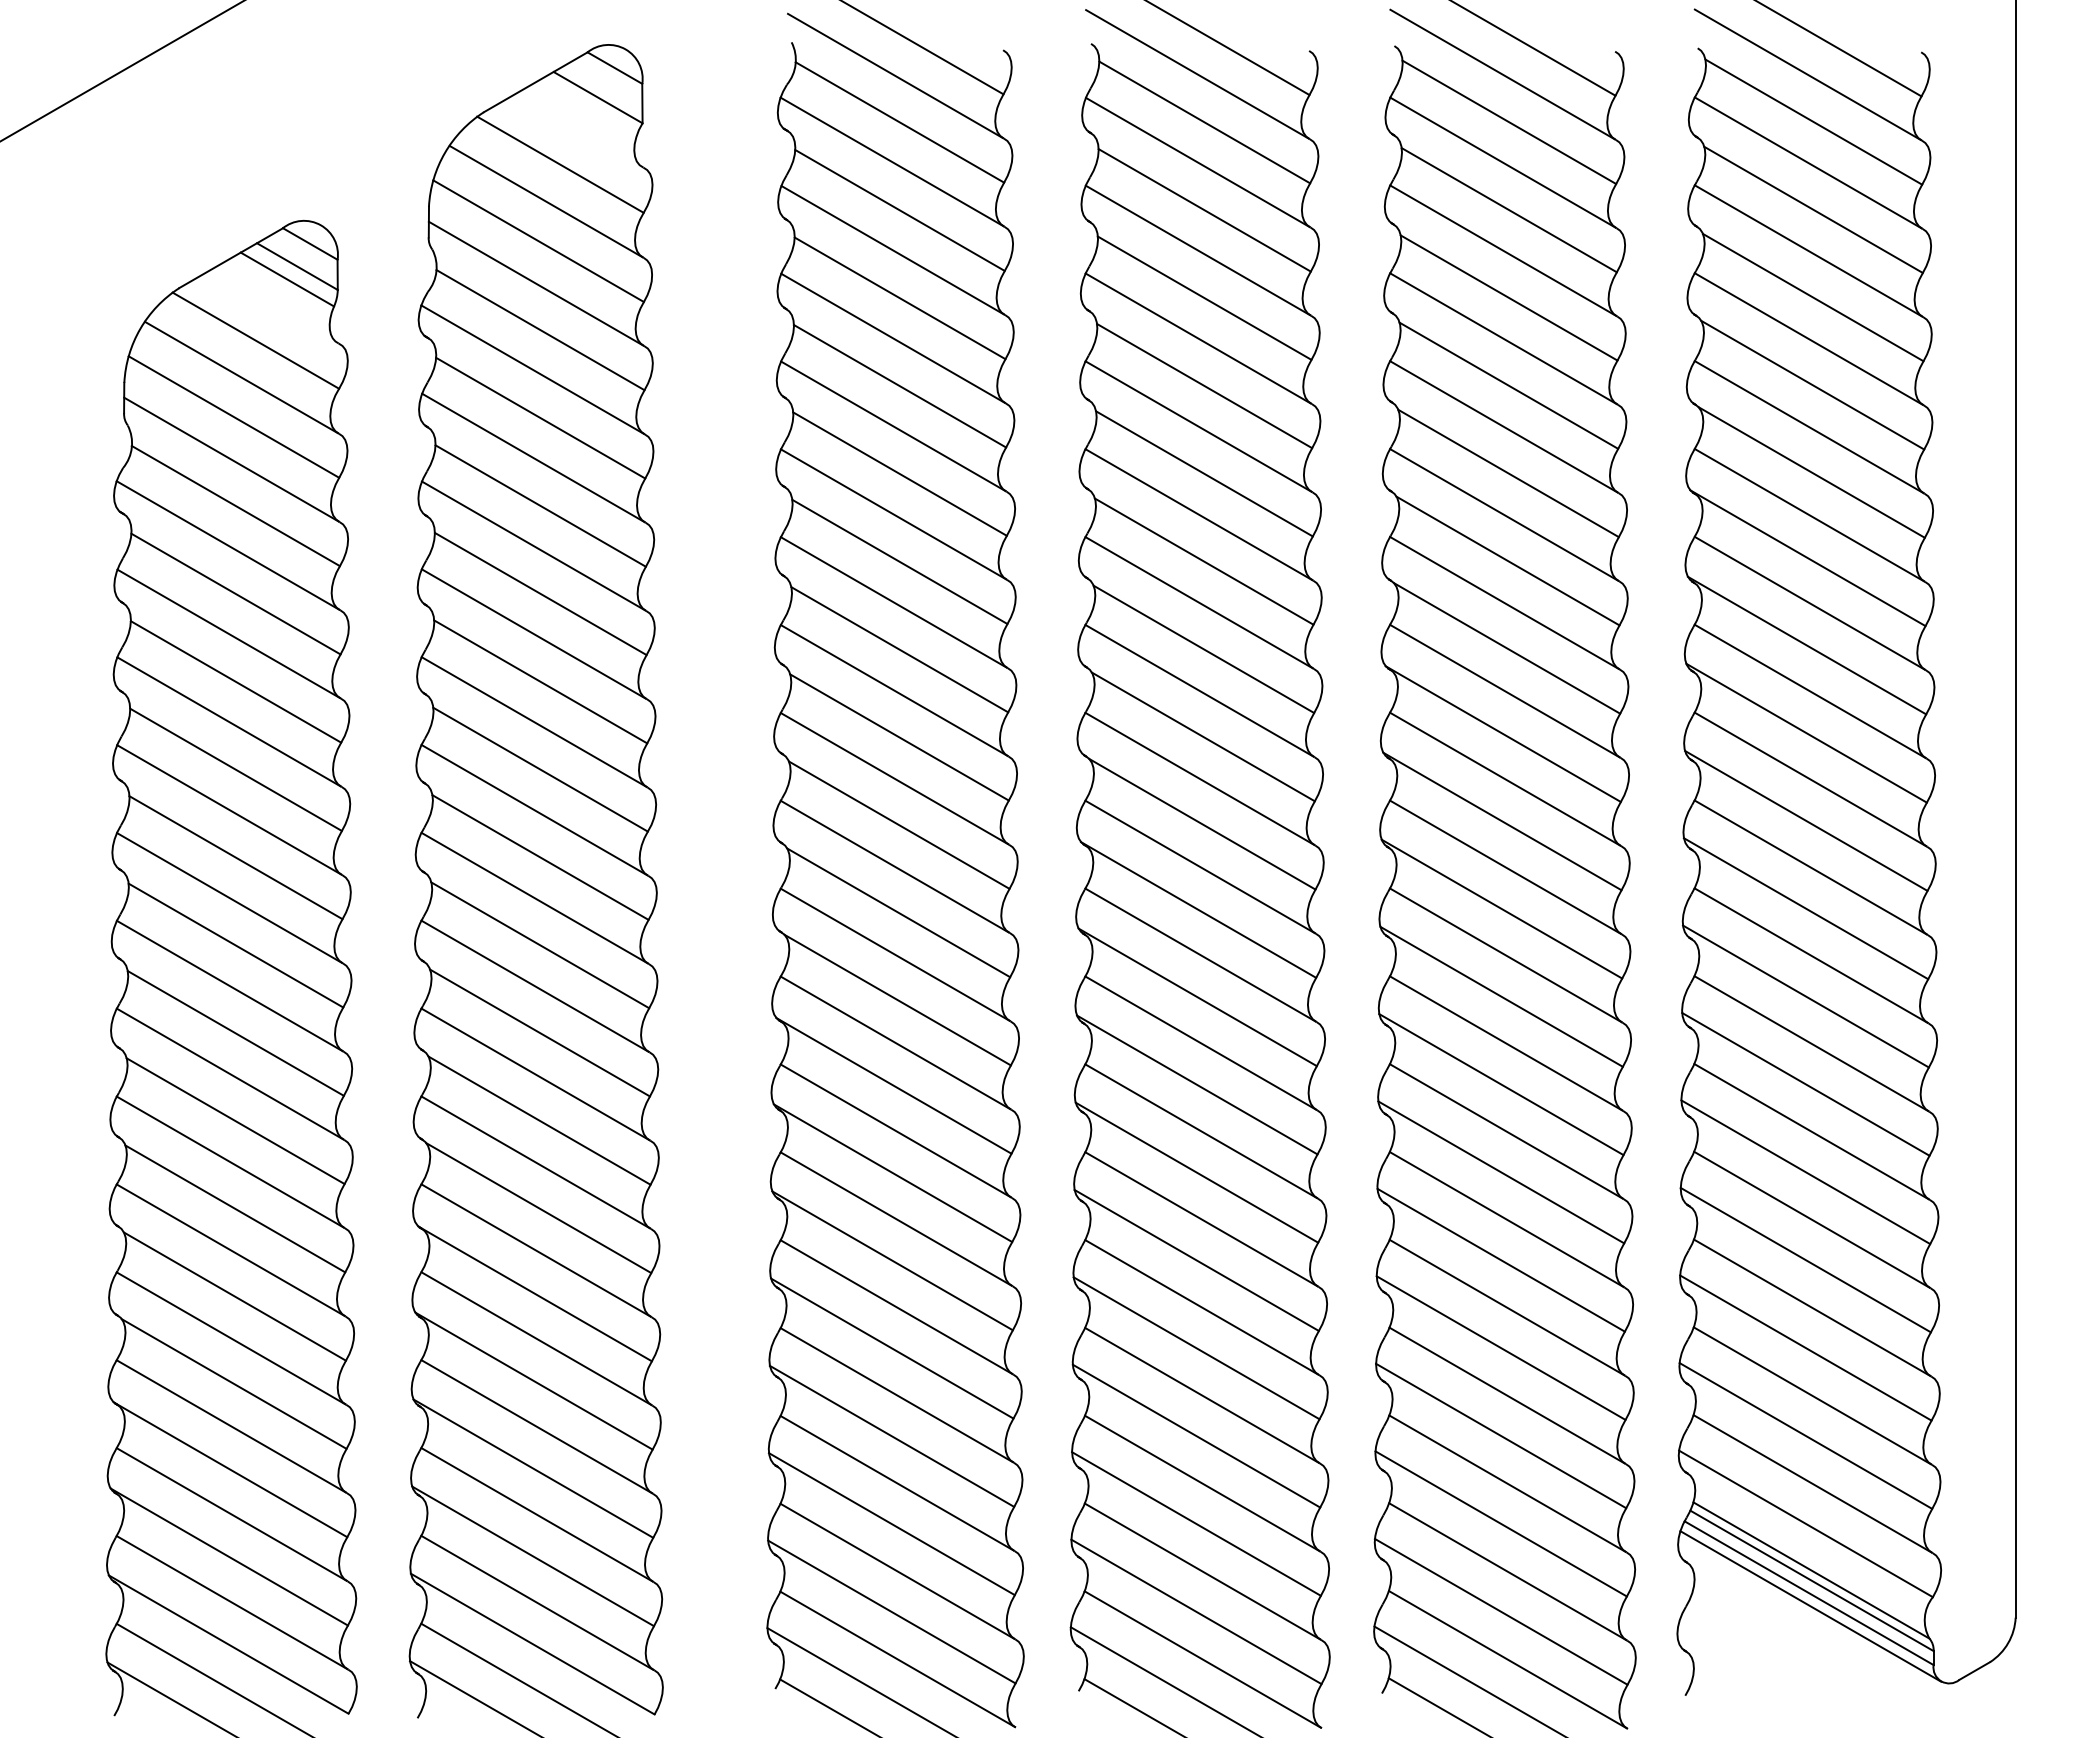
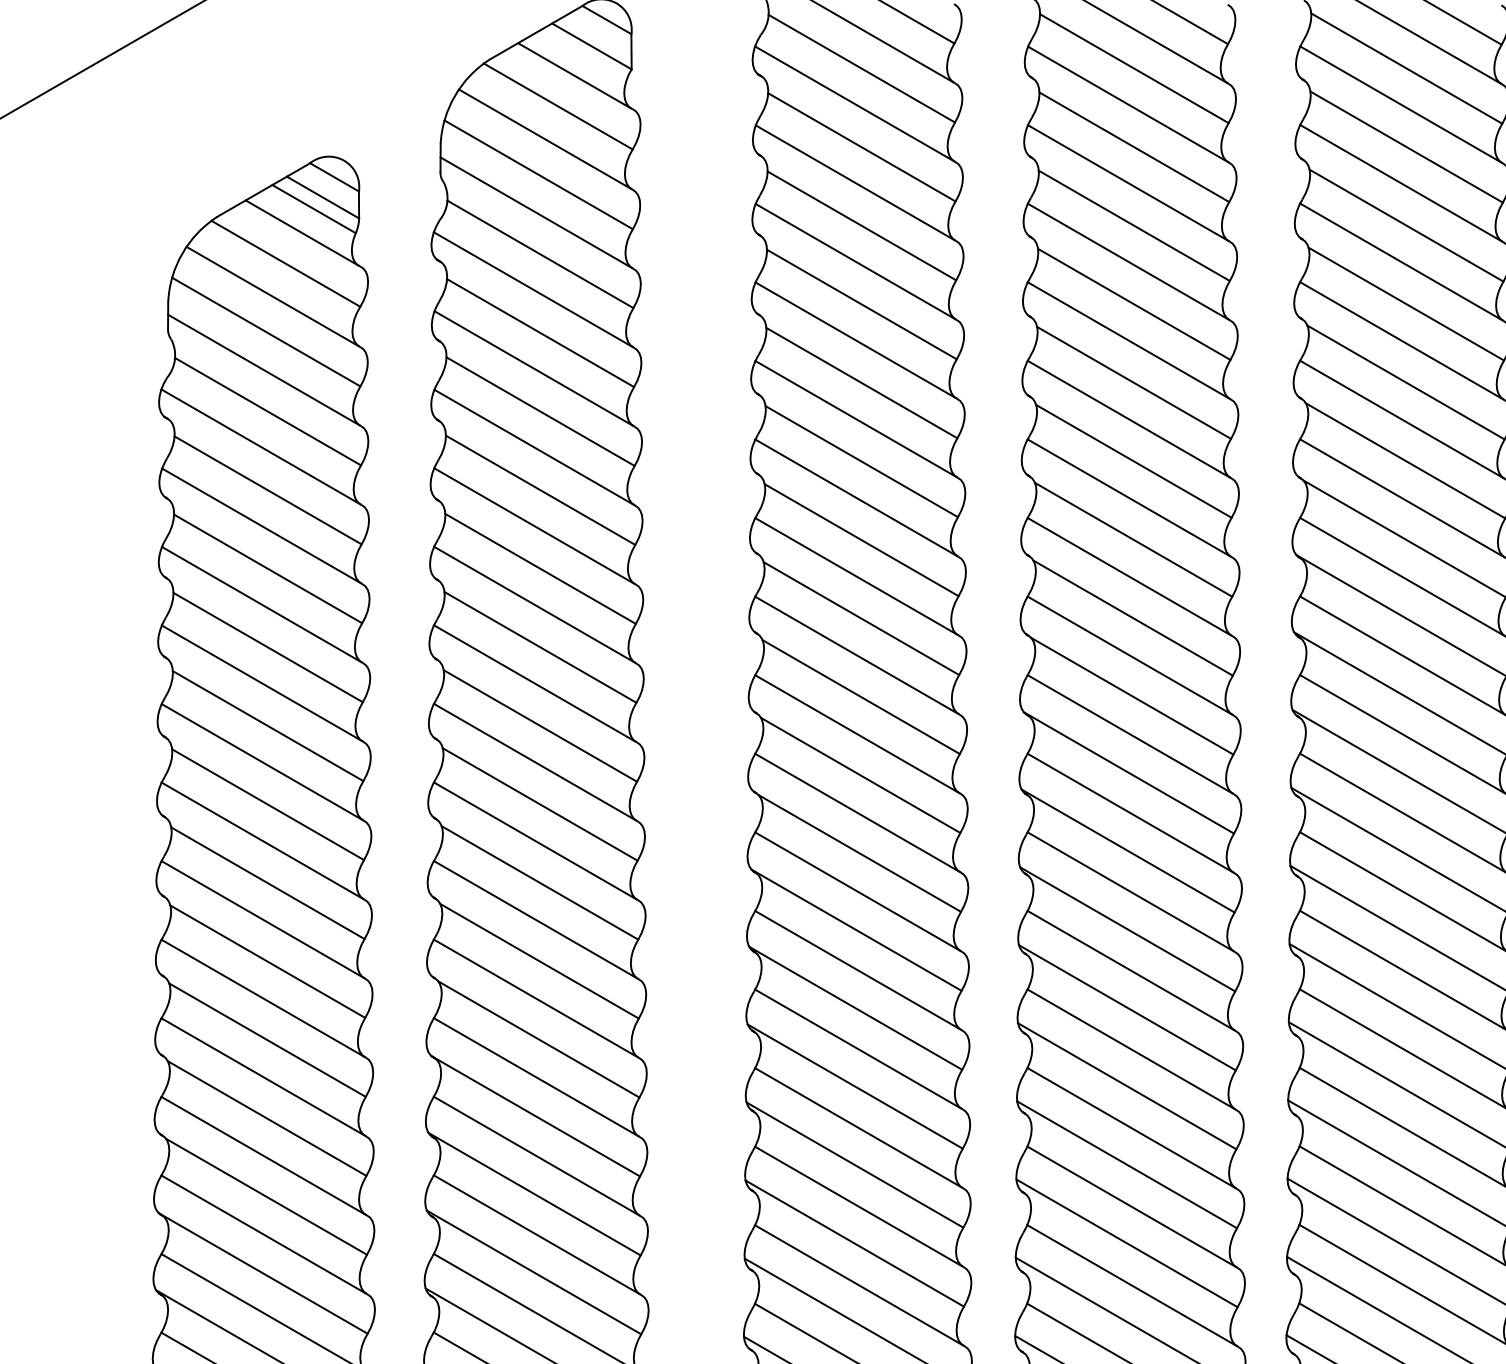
line: (578, 130) -> (574, 75), added
line: (273, 305) -> (301, 232), added

